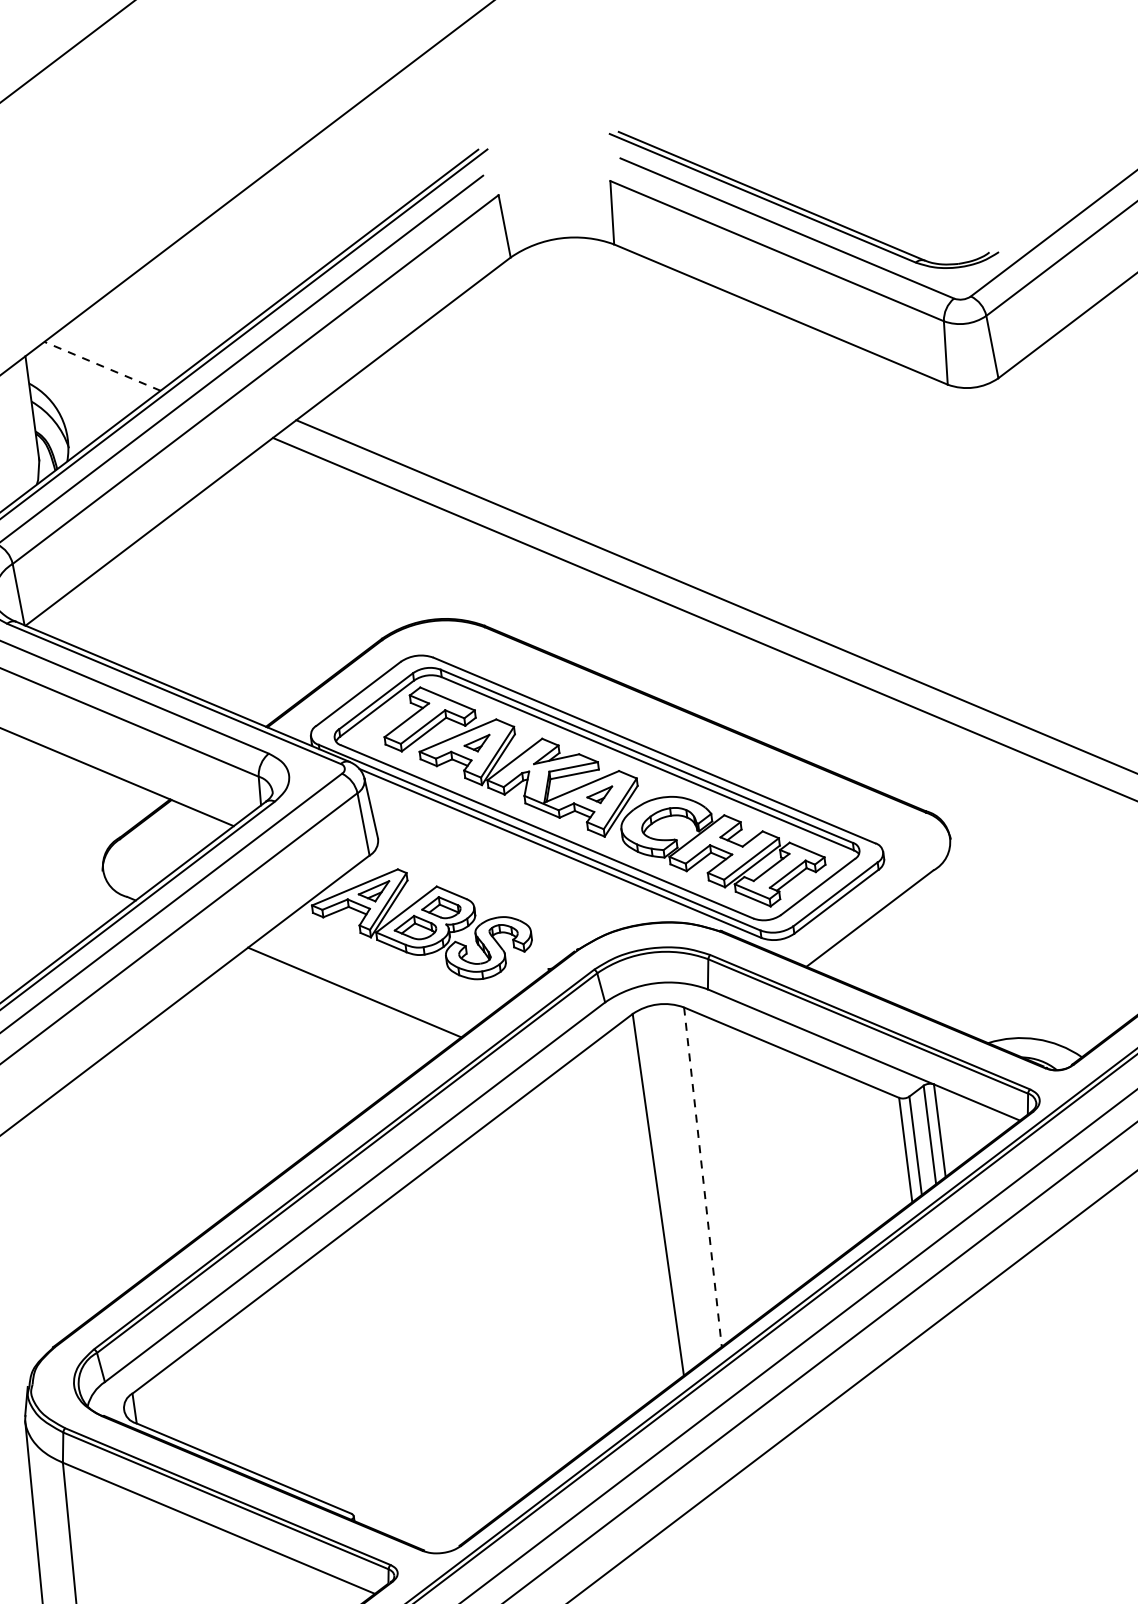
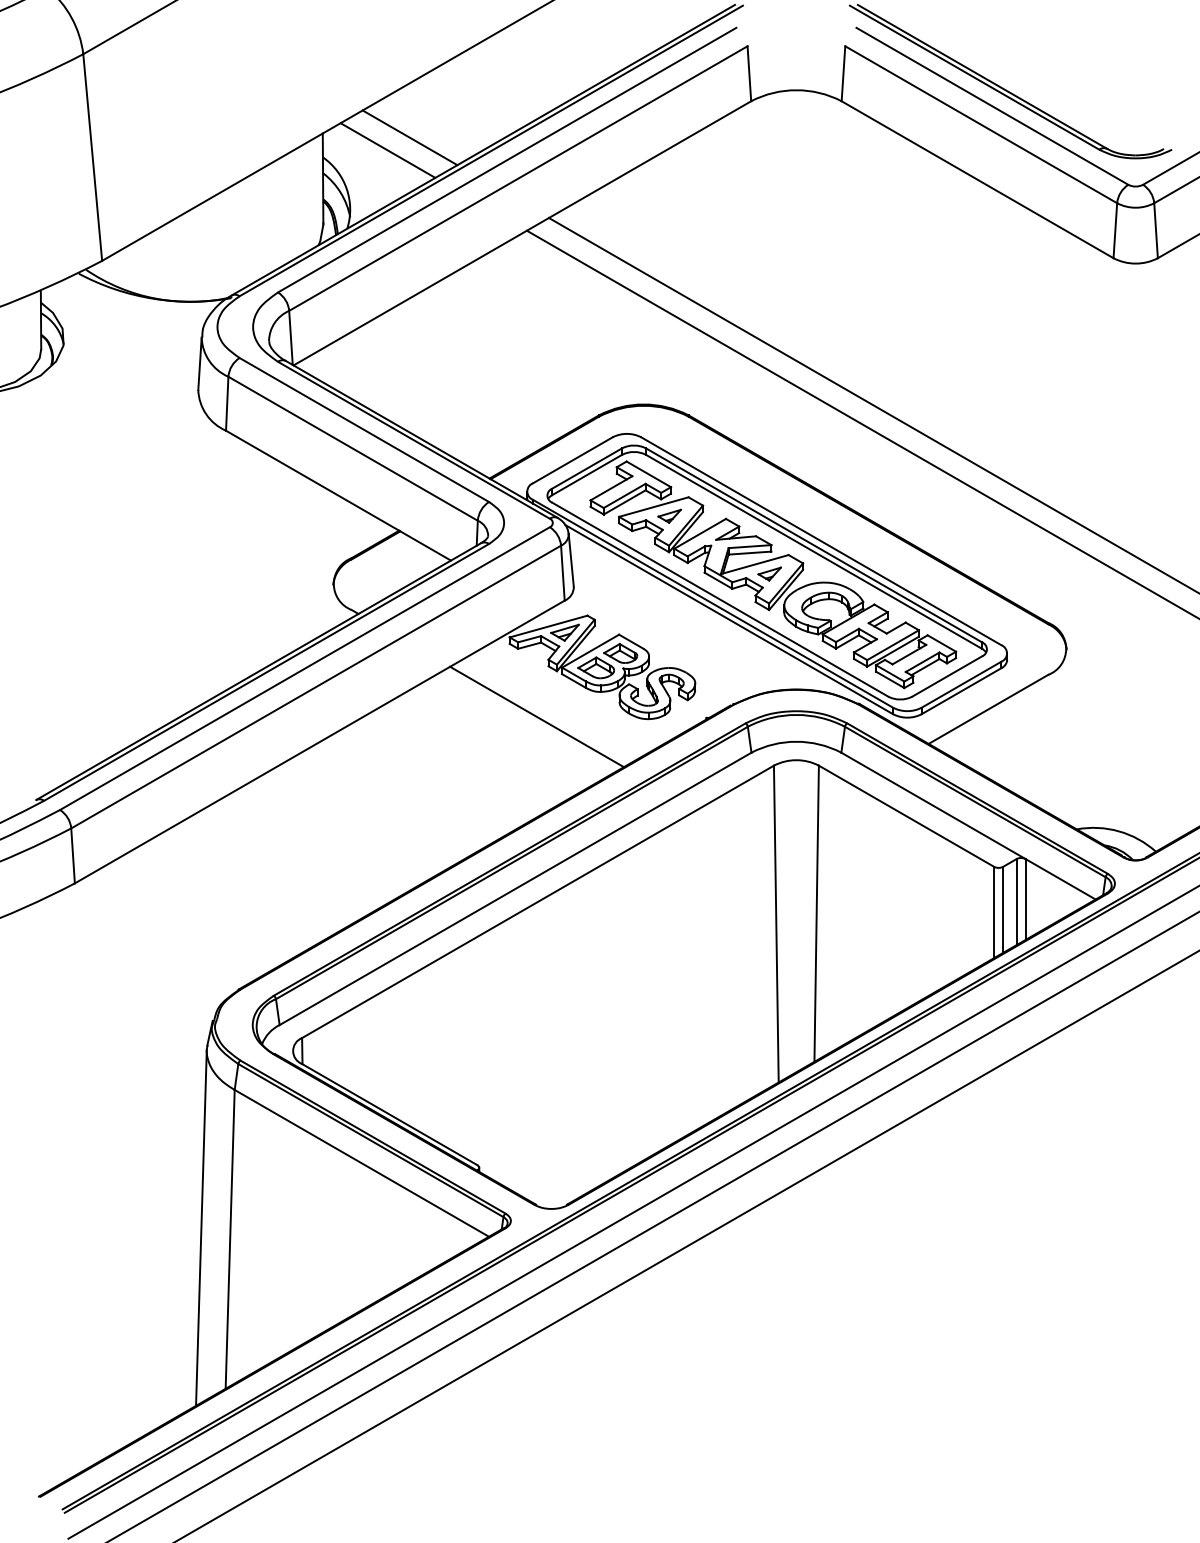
line: (125, 348) -> (409, 137), added
line: (103, 366) -> (388, 150), dashed -> solid
line: (702, 1178) -> (816, 914), dashed -> solid

